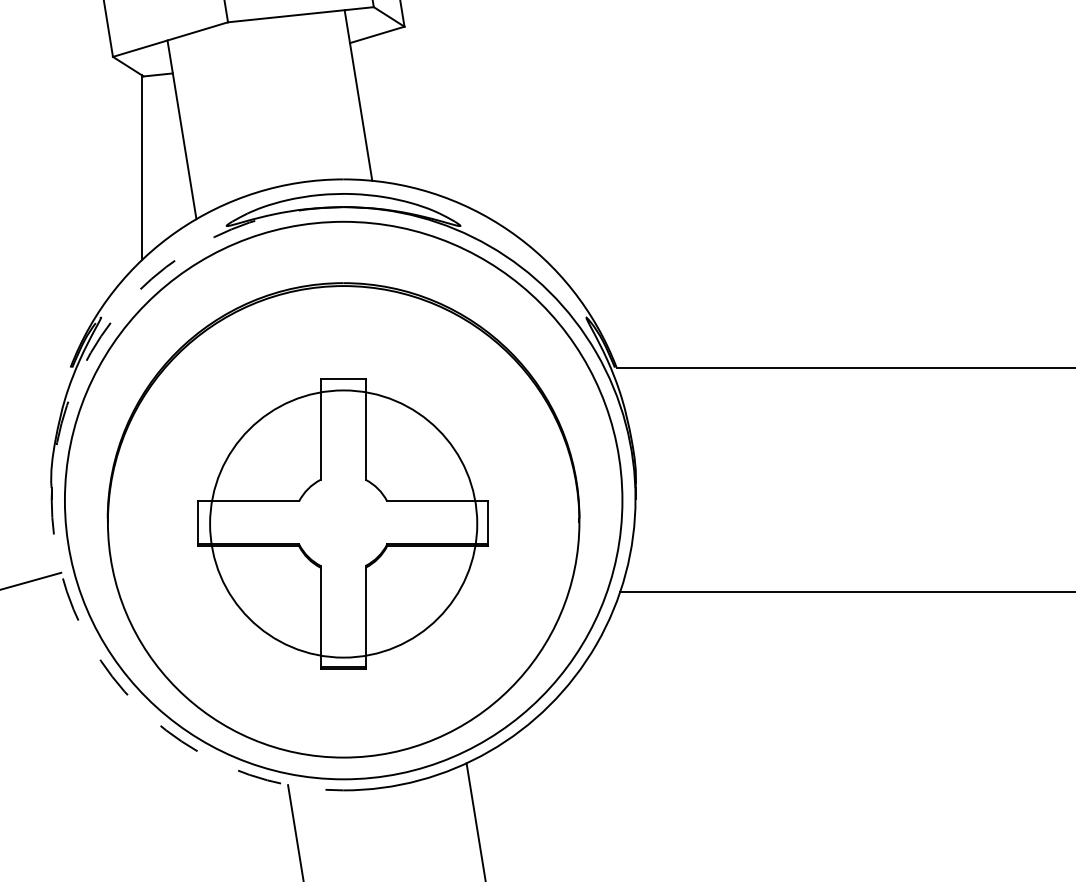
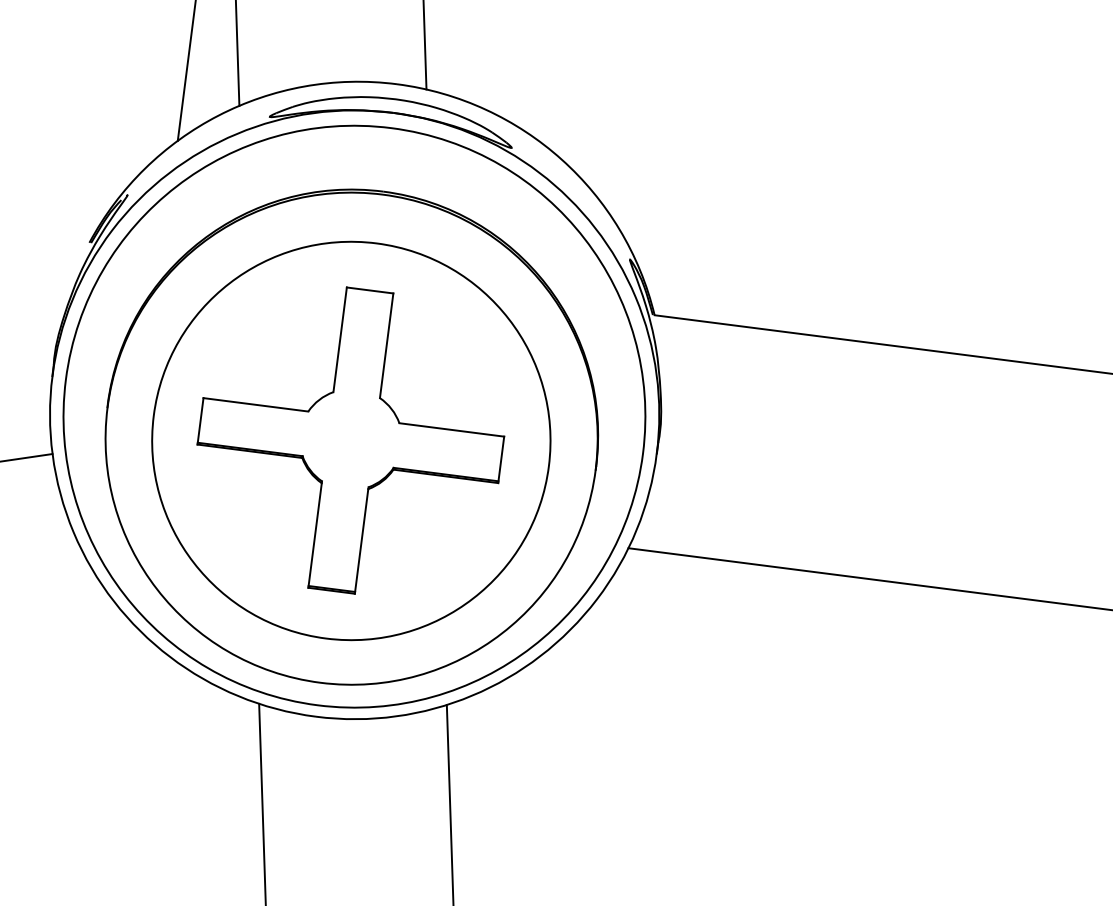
arc: (51, 498) -> (52, 375), dashed -> solid
circle: (343, 523) -> (351, 440), size x1.43

